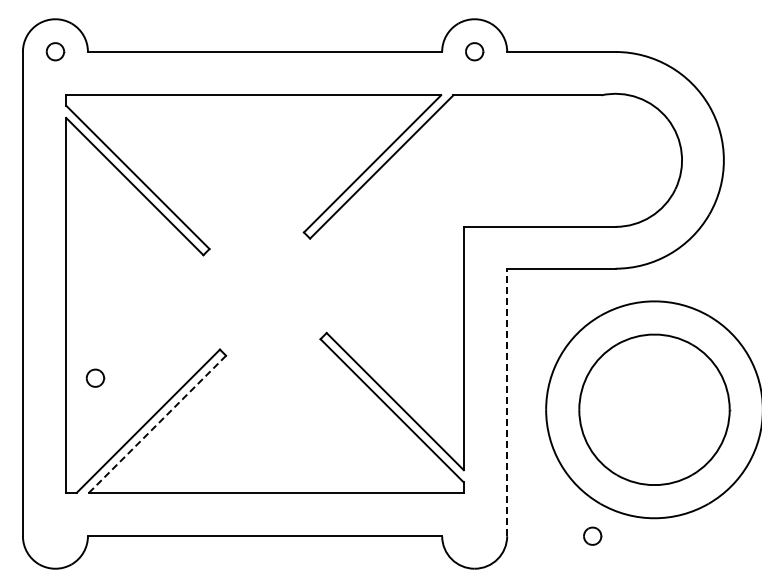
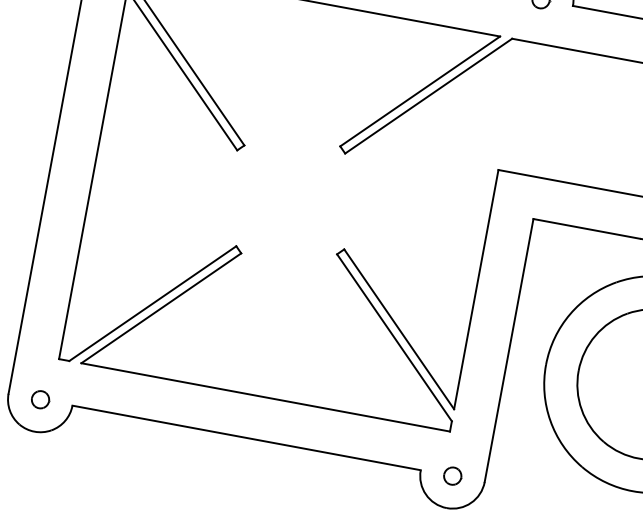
part: (95, 377) -> (40, 399), moved
line: (507, 402) -> (509, 350), dashed -> solid
line: (157, 424) -> (161, 308), dashed -> solid
part: (592, 535) -> (452, 475), moved

